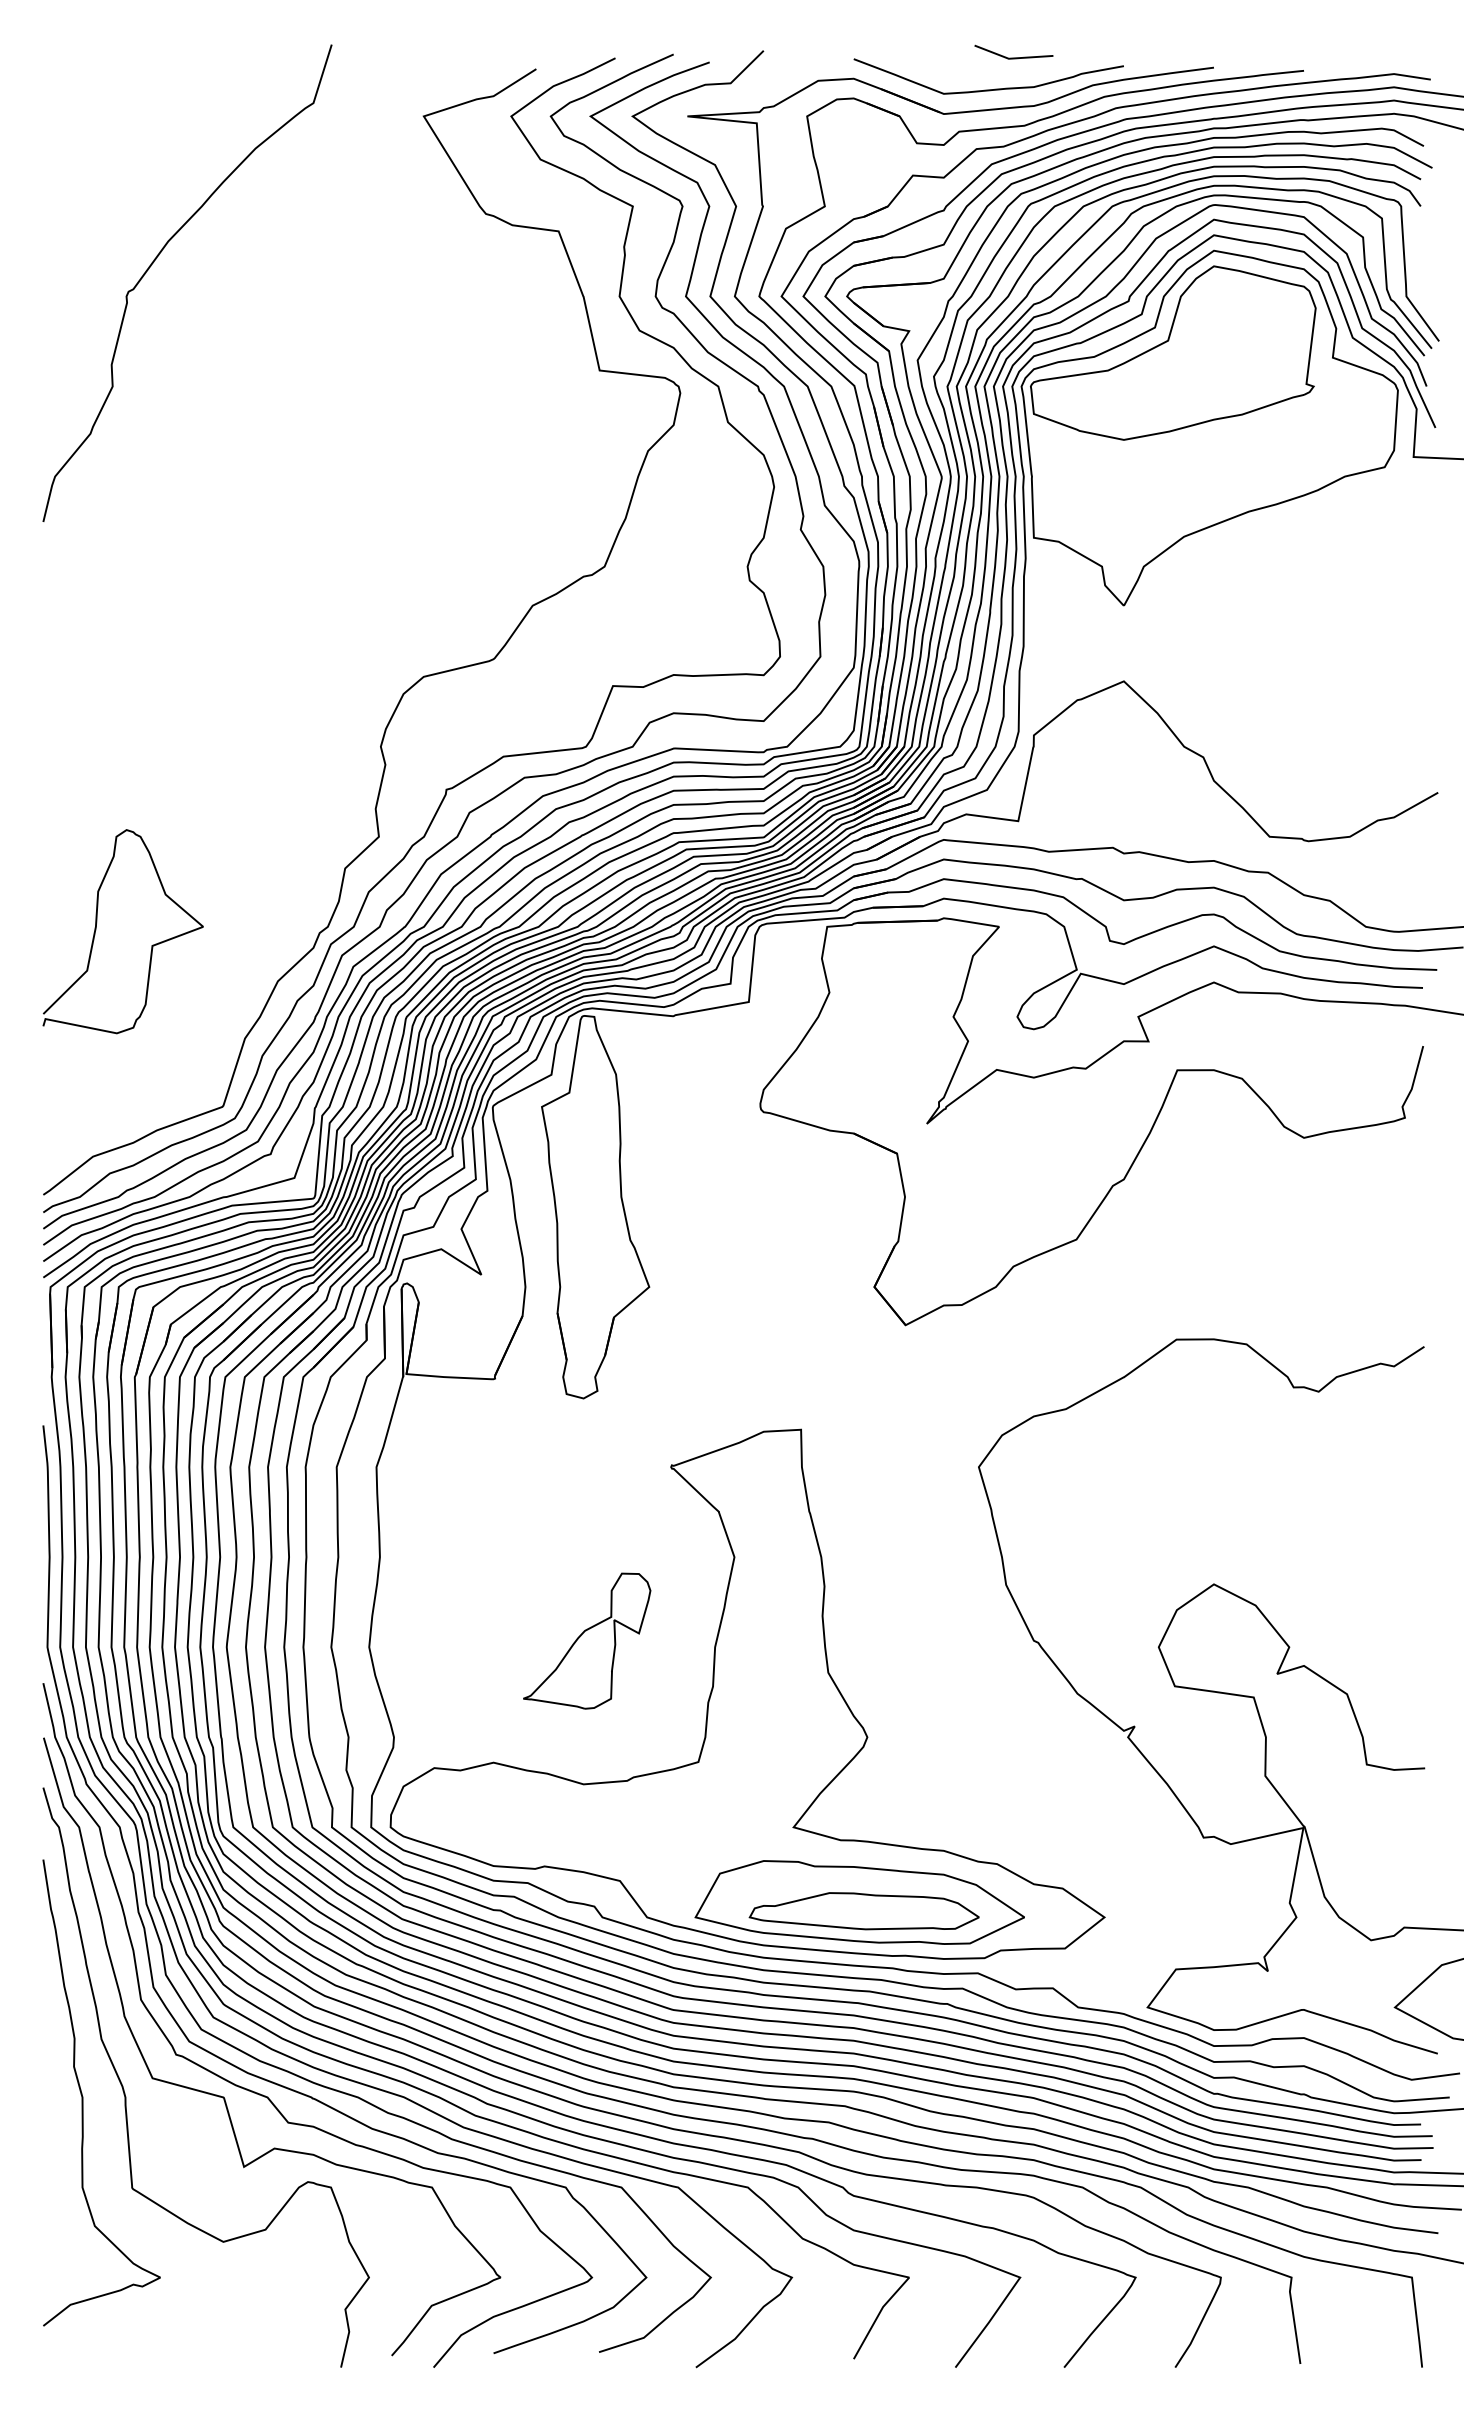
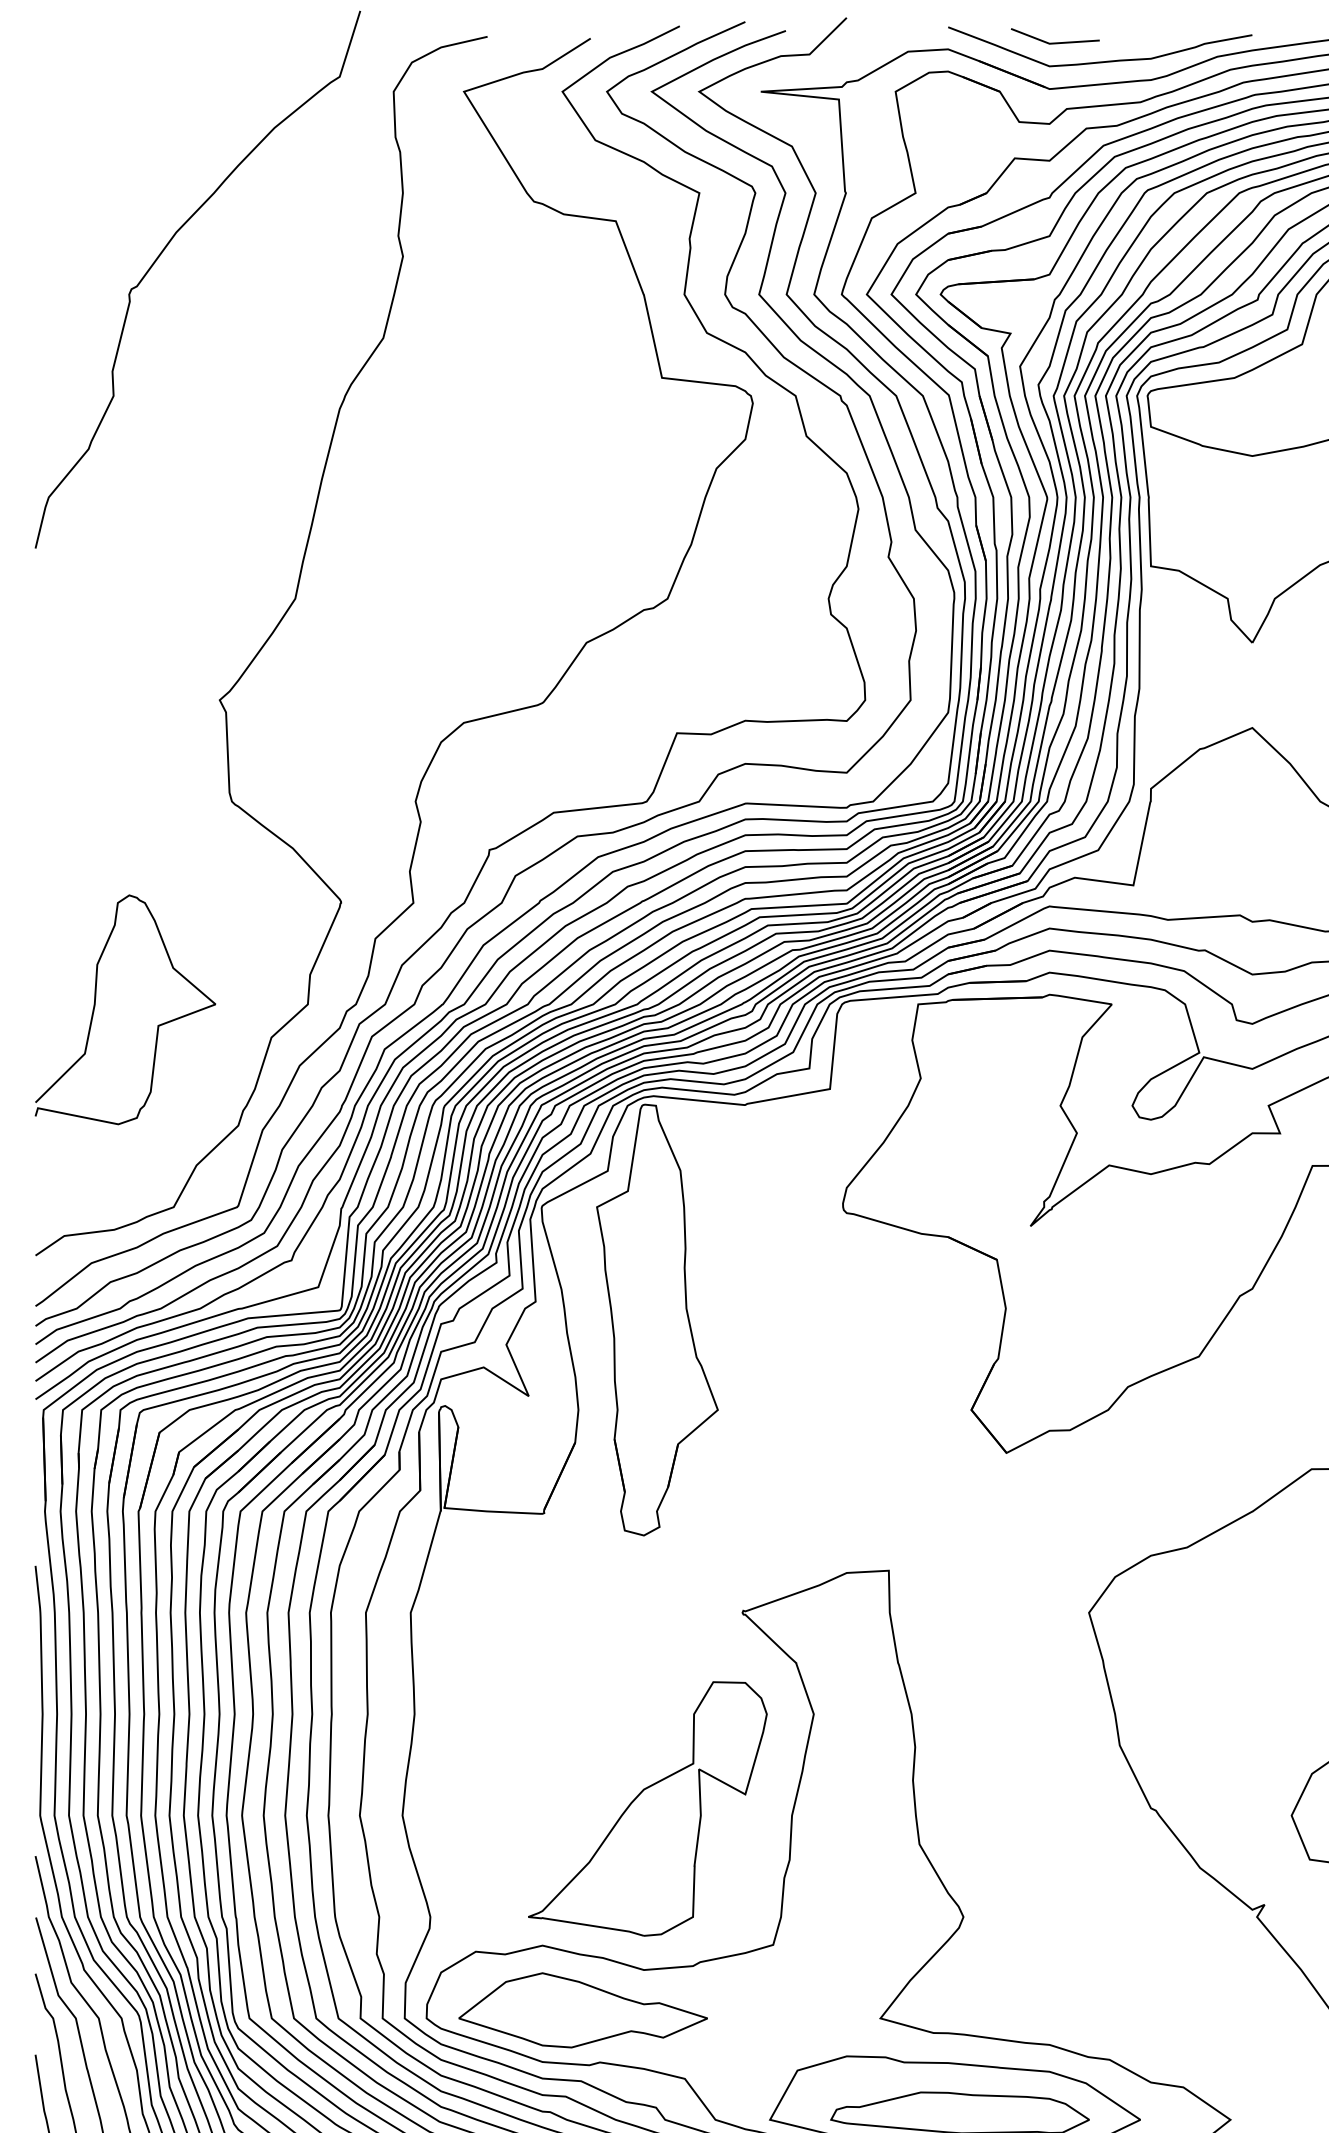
line: (1013, 57) -> (1054, 42), moved
curve: (244, 608) -> (262, 645), added
part: (586, 1640) -> (647, 1808), size x1.67
part: (529, 1819) -> (583, 2009), added

